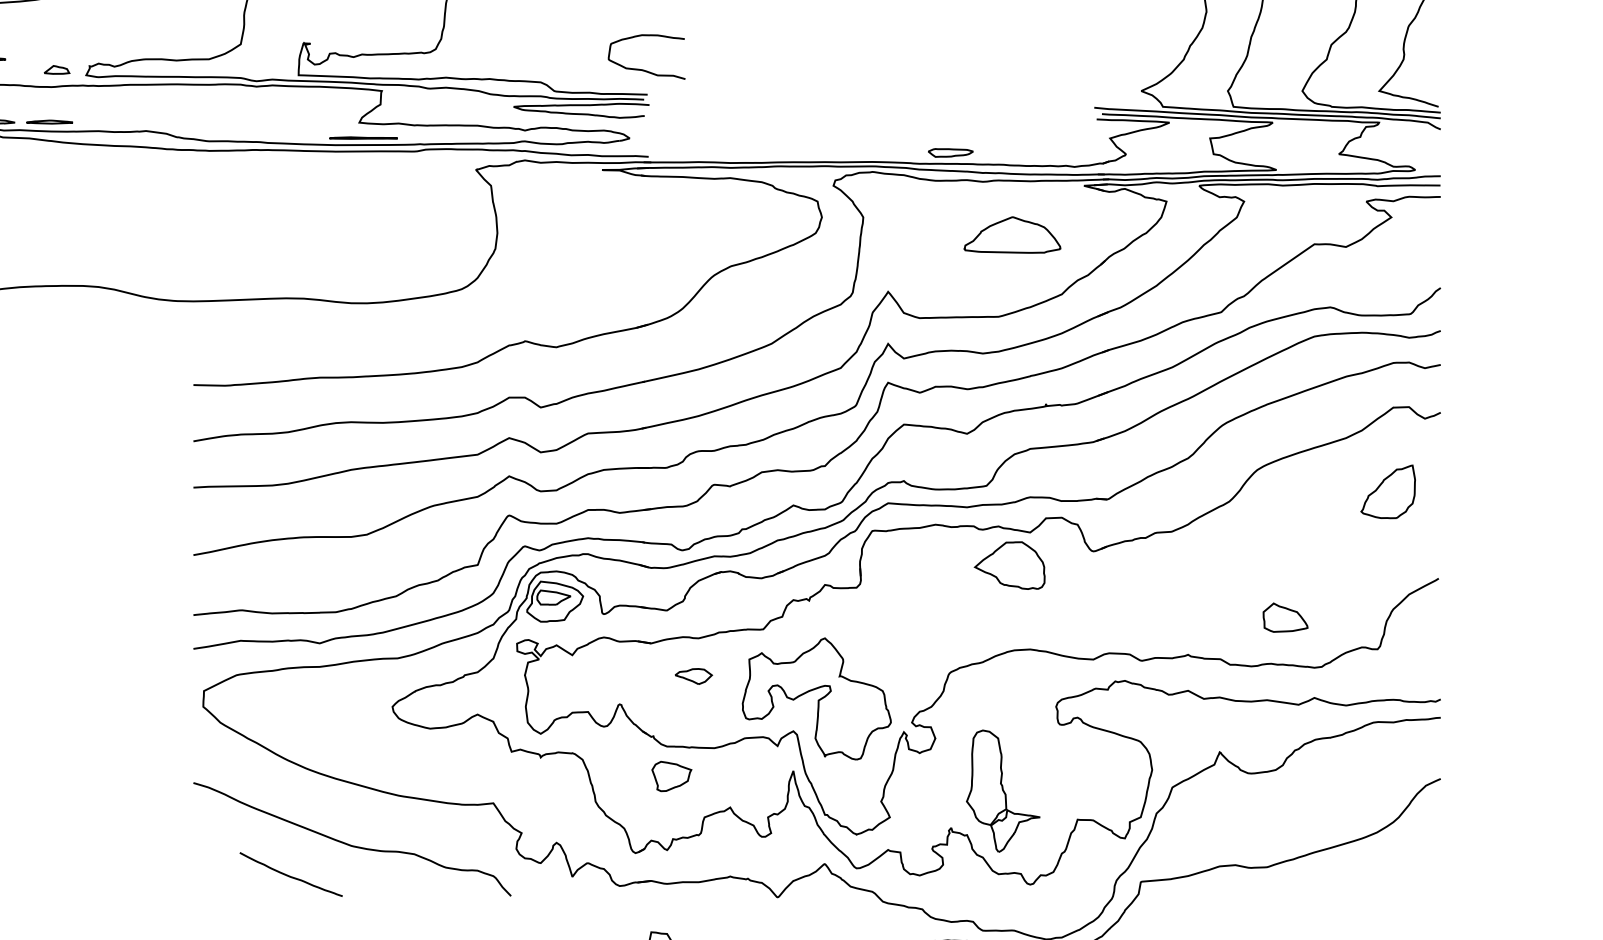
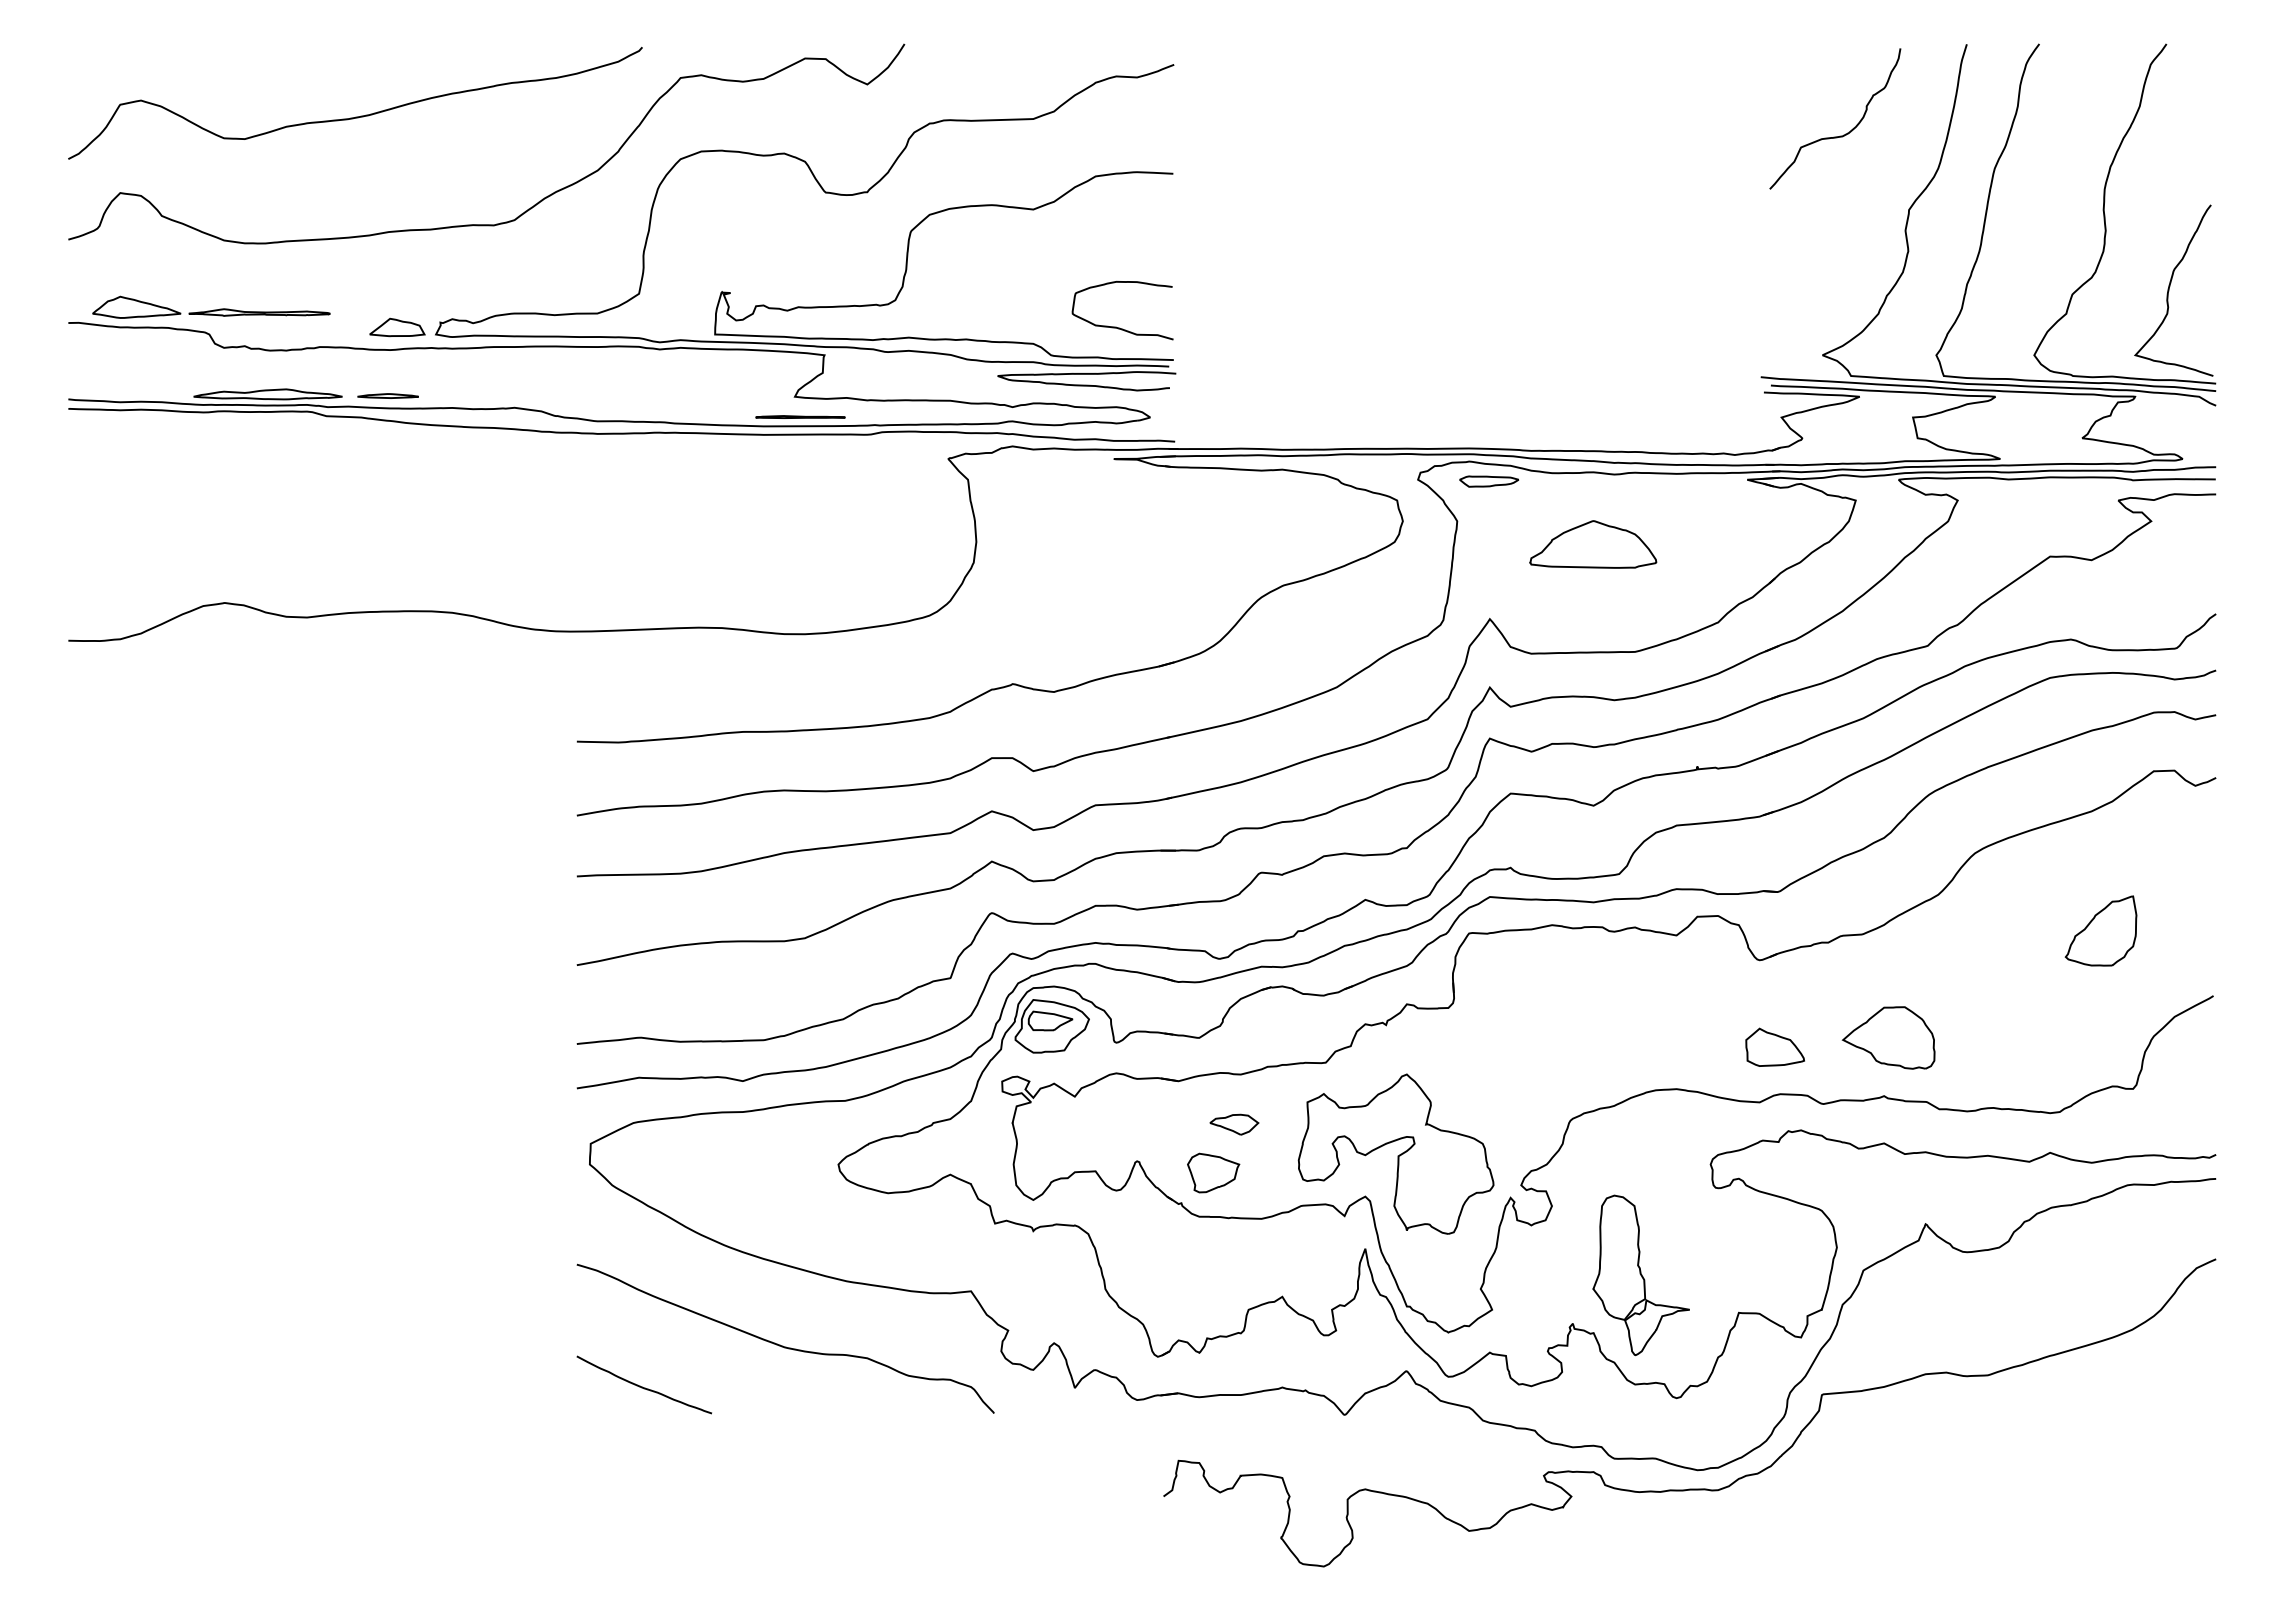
part: (56, 69) -> (397, 327), size x1.67
curve: (642, 69) -> (1116, 326), moved
part: (951, 152) -> (1489, 481), moved
part: (1012, 235) -> (1593, 544), moved
part: (1387, 491) -> (2100, 930), moved
part: (1009, 565) -> (1888, 1037), moved
part: (1285, 617) -> (1774, 1046), moved
part: (671, 776) -> (1213, 1172), moved
curve: (289, 875) -> (642, 1386), moved

